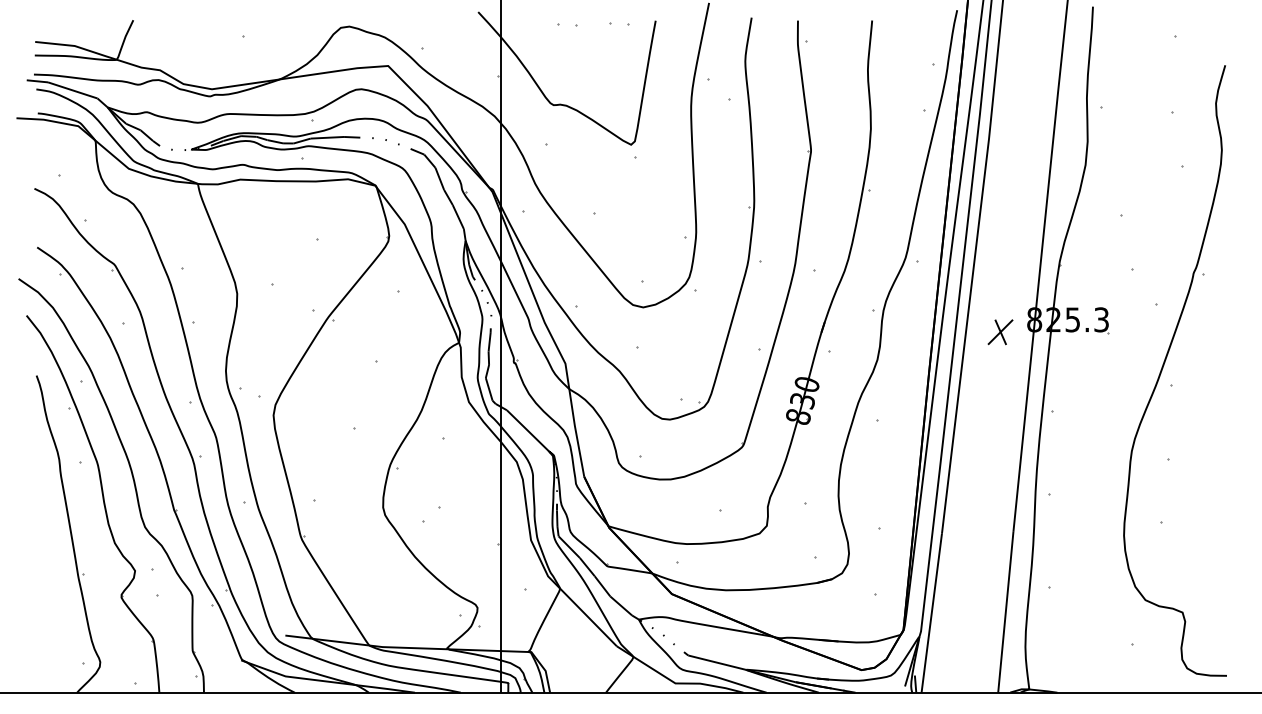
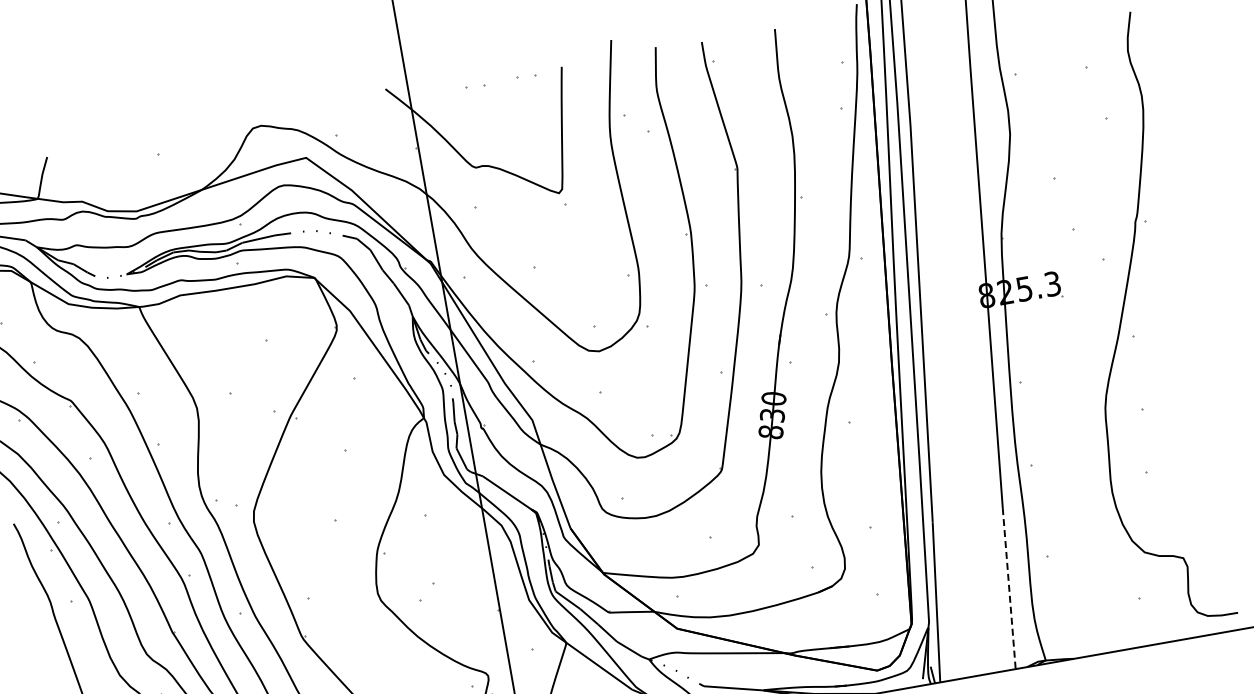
part: (1000, 332) -> (955, 313), removed
line: (1005, 612) -> (1008, 588), solid -> dashed

